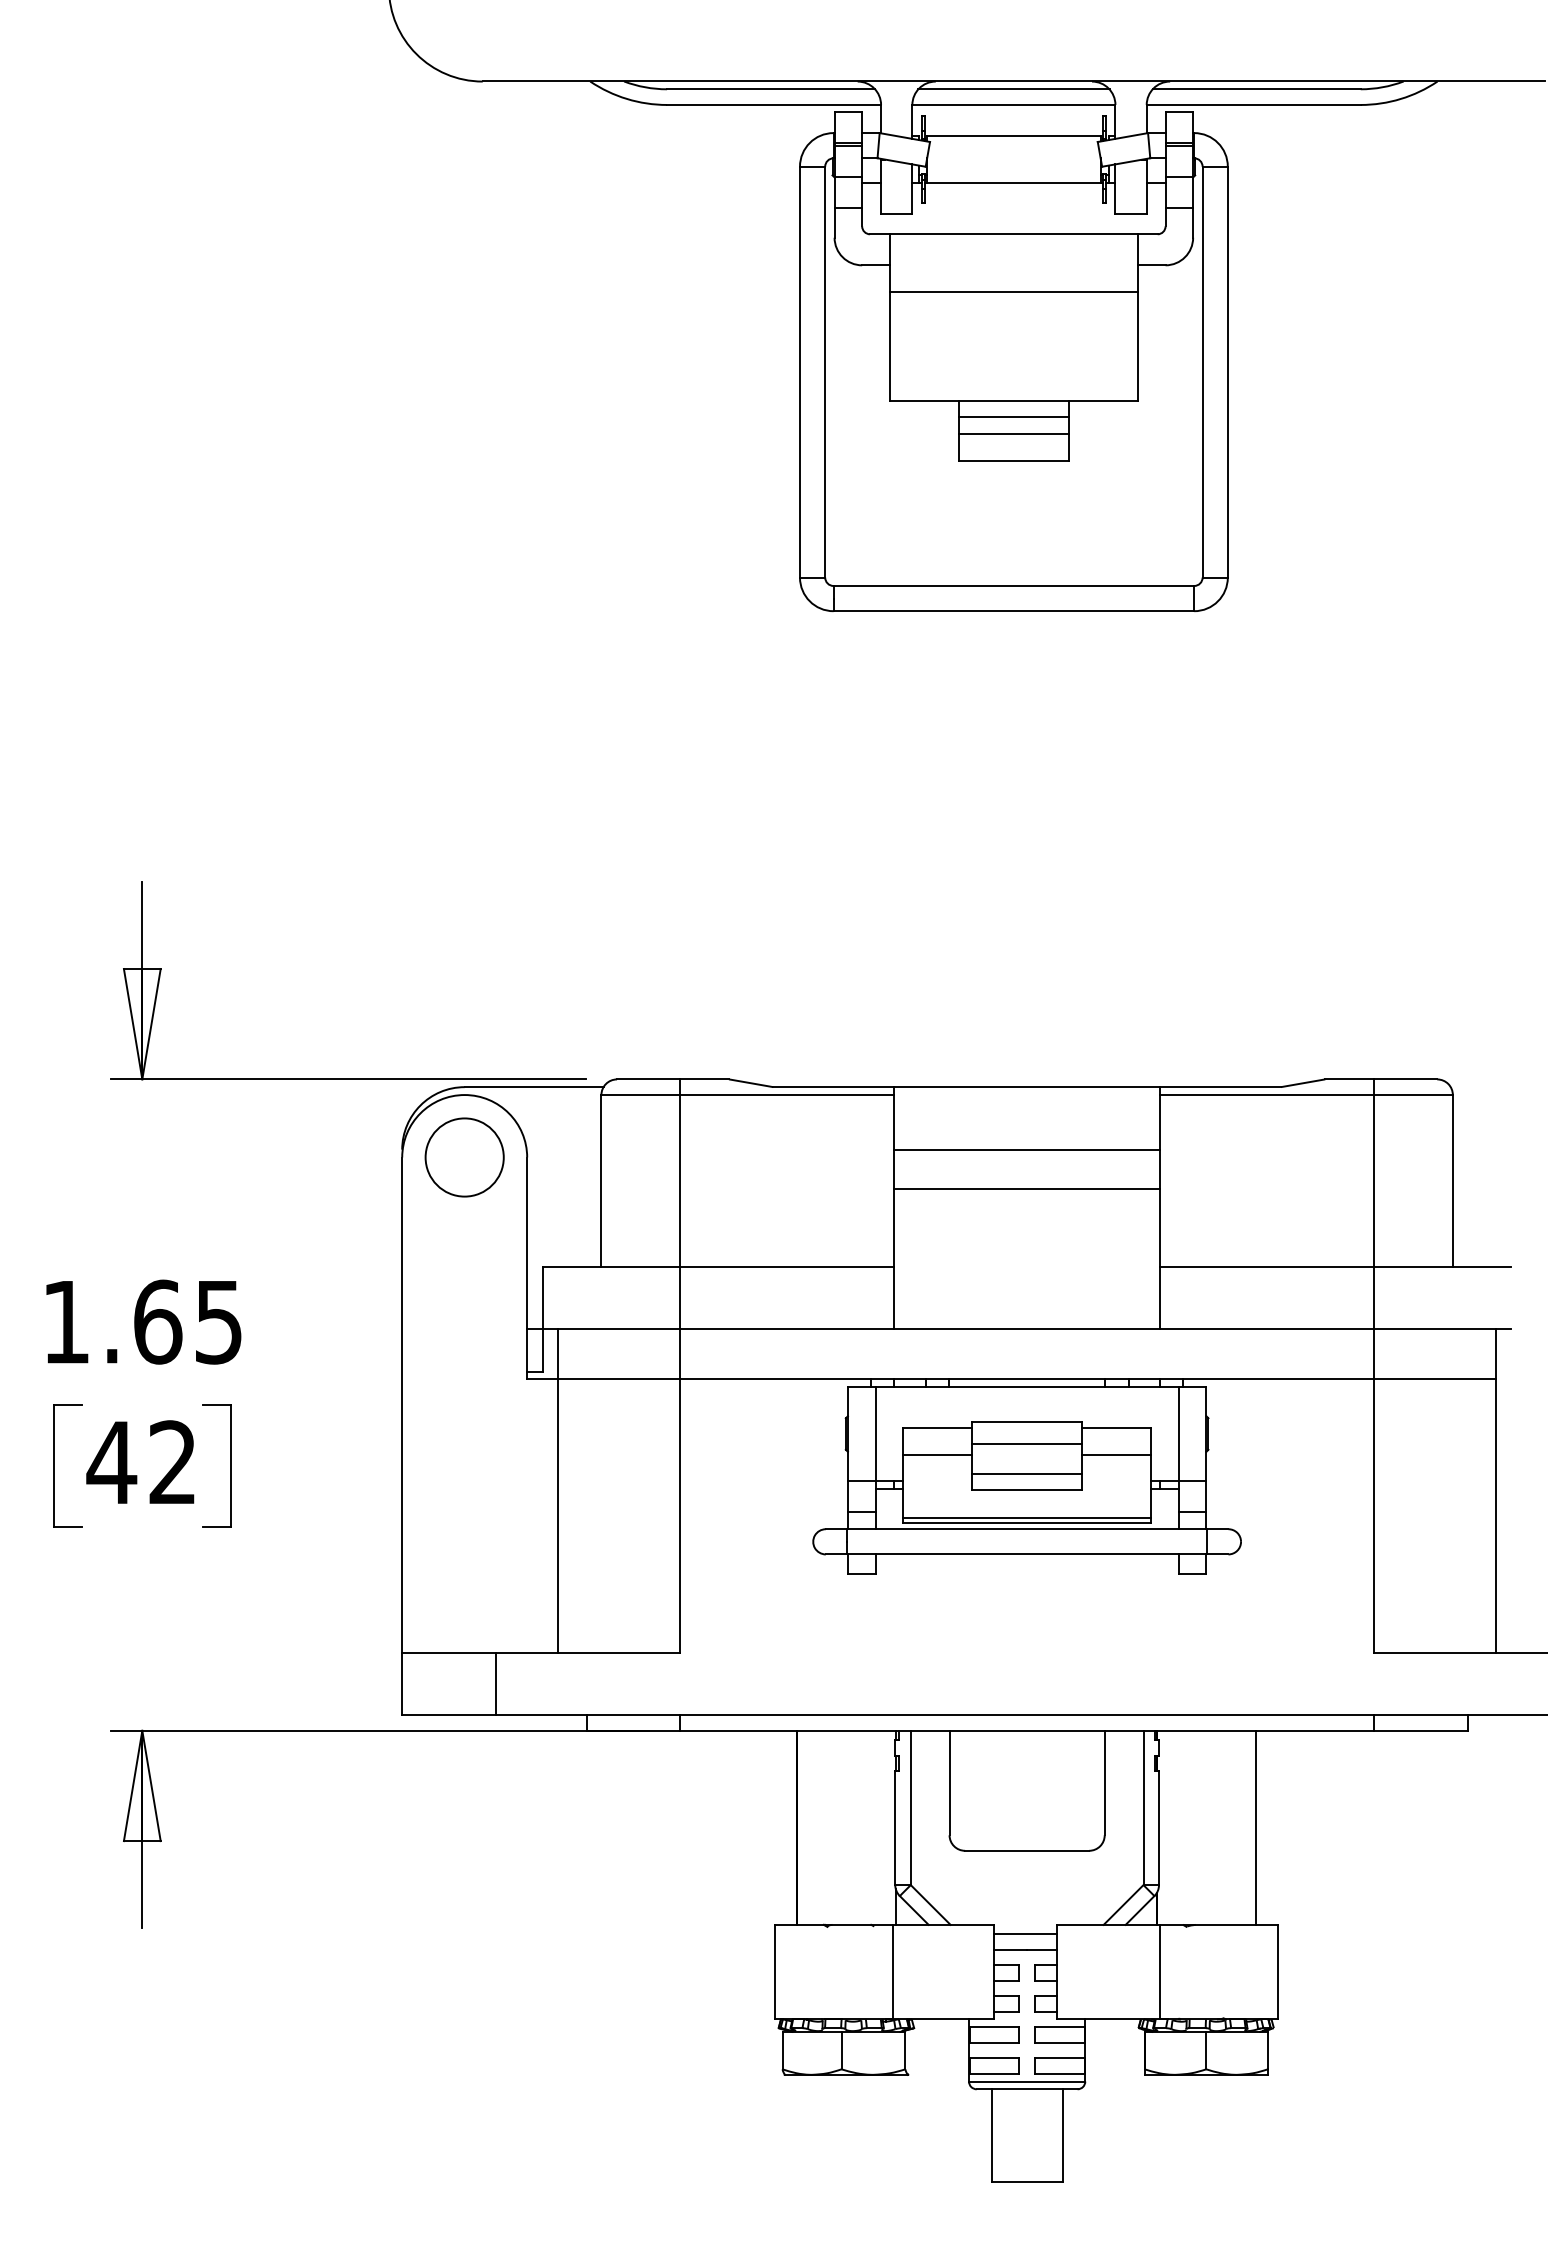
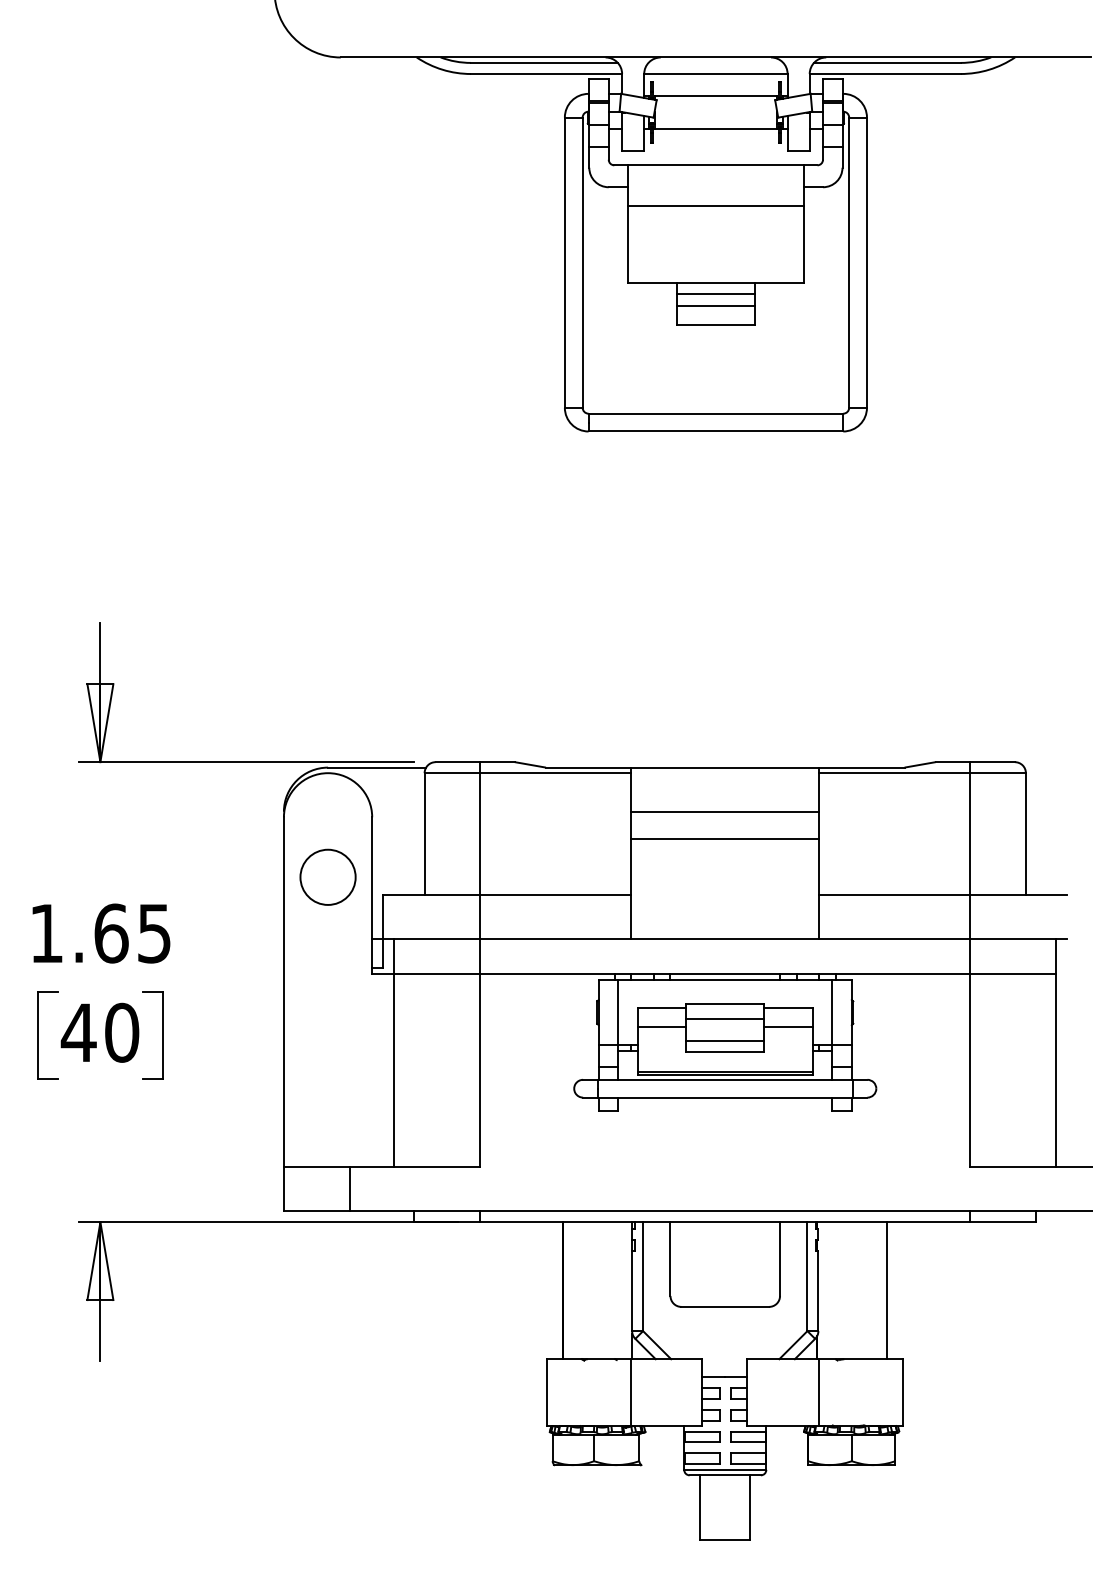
line: (1013, 89) -> (715, 63), removed
circle: (464, 1157) -> (327, 877), moved
text: (173, 1462) -> (122, 1032), 42 -> 40
line: (1025, 1934) -> (724, 1366), removed

